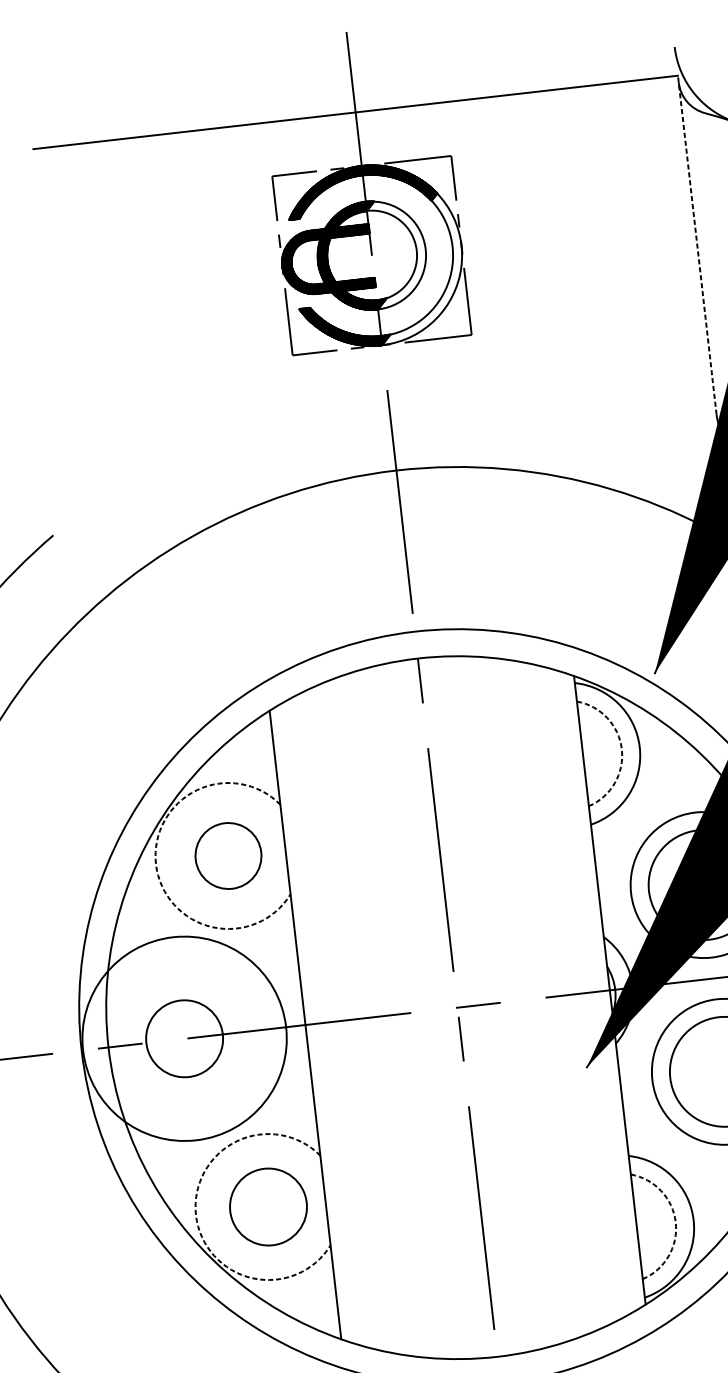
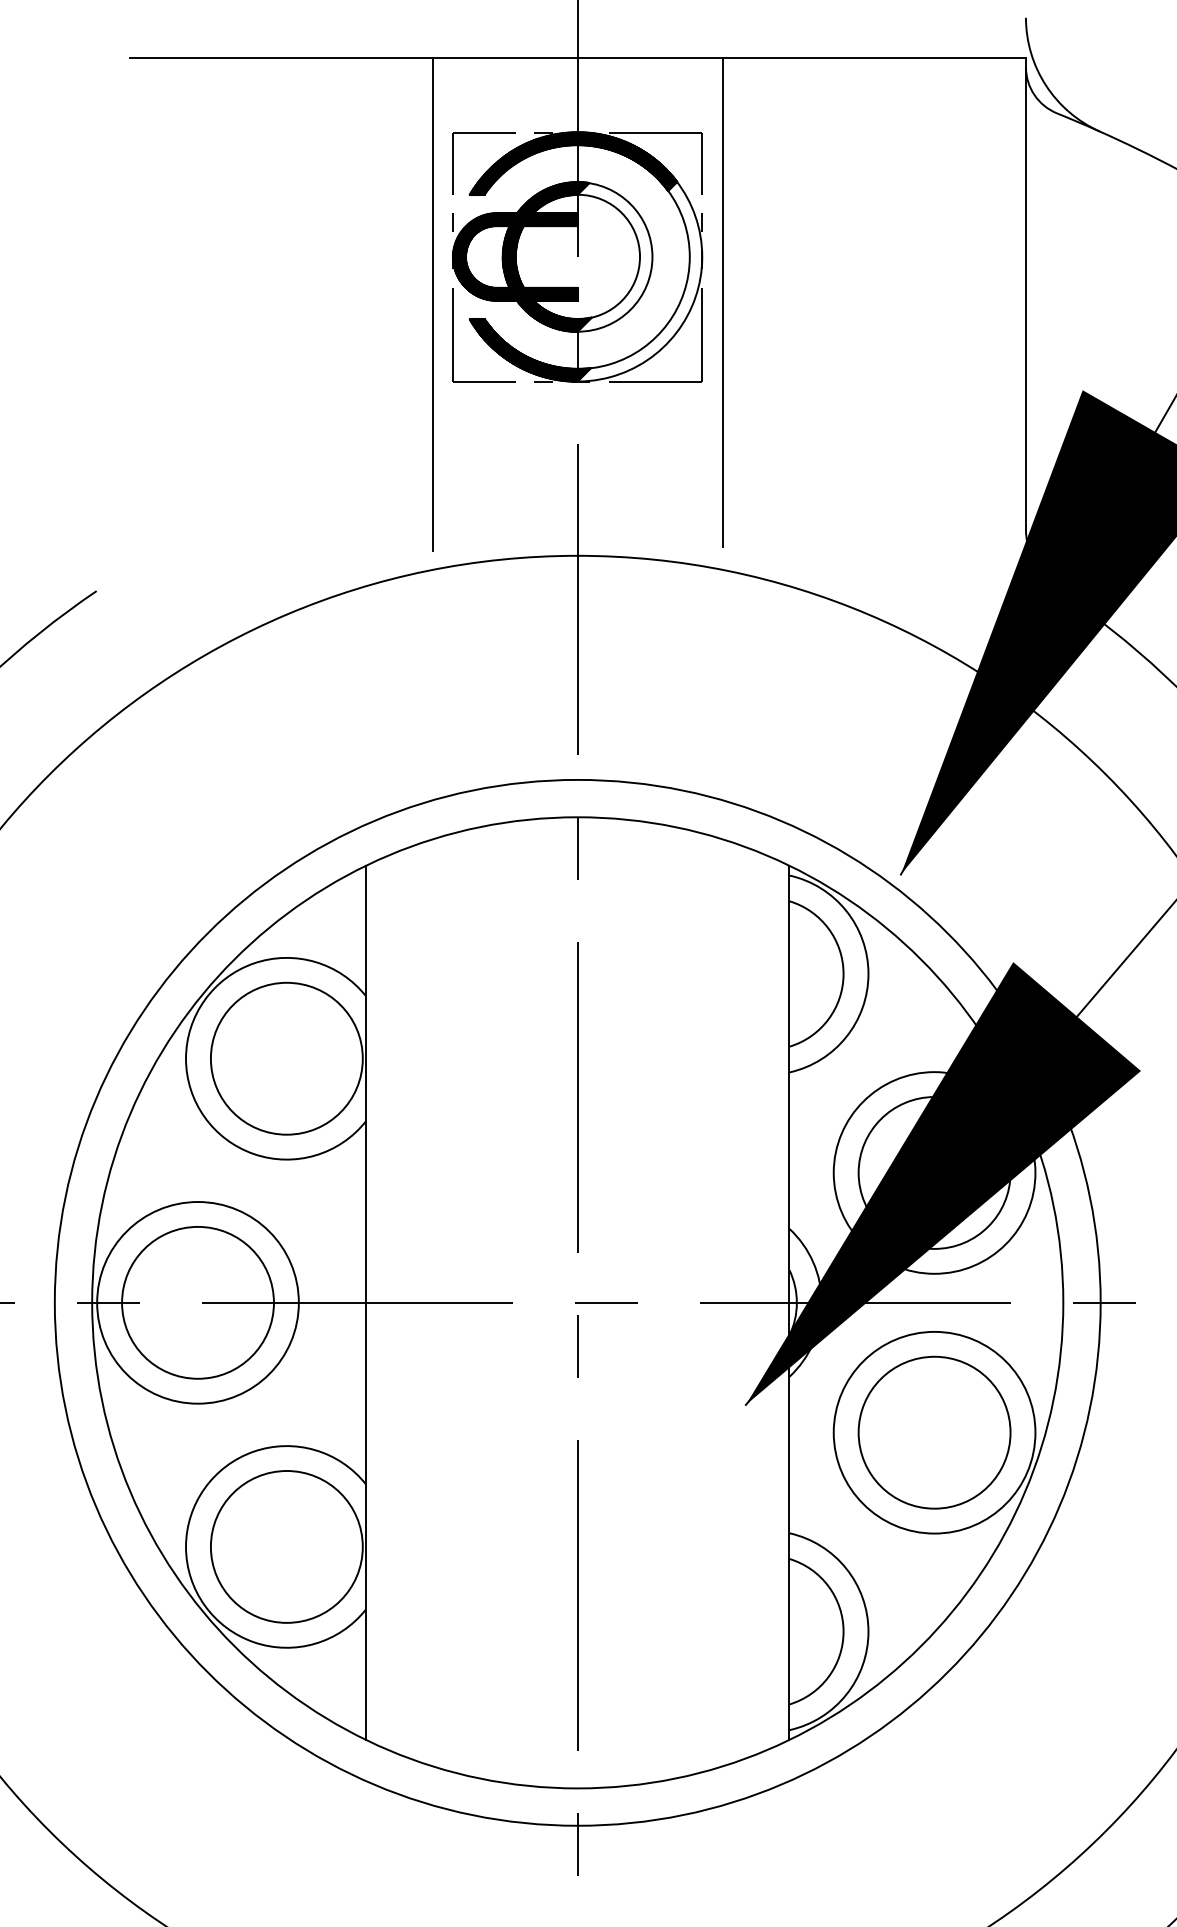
line: (696, 245) -> (1025, 293), dashed -> solid
line: (479, 275) -> (722, 301), added
line: (271, 301) -> (432, 303), added
arc: (621, 749) -> (843, 973), dashed -> solid
circle: (228, 855) -> (286, 1058), size x1.67
arc: (156, 864) -> (186, 1058), dashed -> solid
circle: (184, 1038) -> (197, 1302), size x0.71
circle: (184, 1038) -> (197, 1302), size x1.43
circle: (268, 1206) -> (286, 1546), size x1.43
arc: (196, 1214) -> (186, 1546), dashed -> solid
arc: (675, 1222) -> (843, 1631), dashed -> solid

